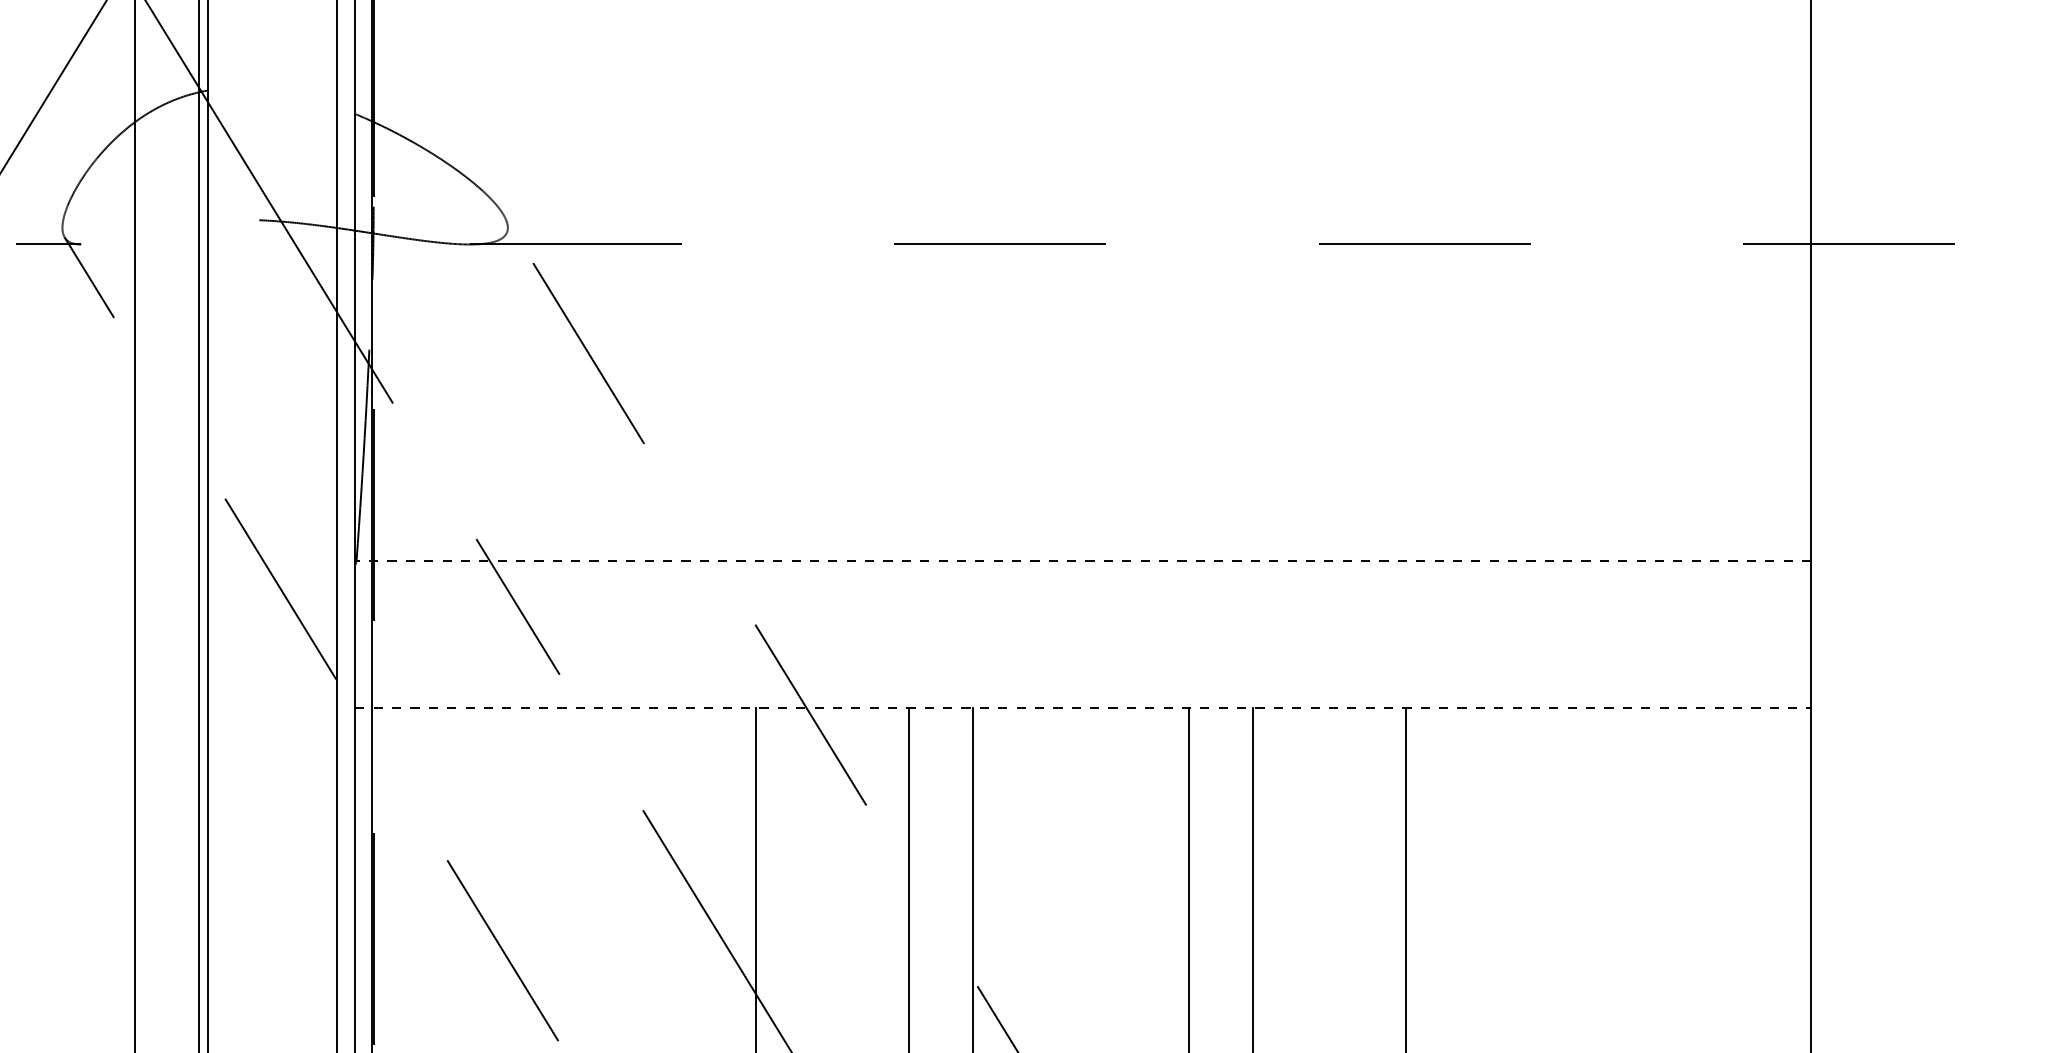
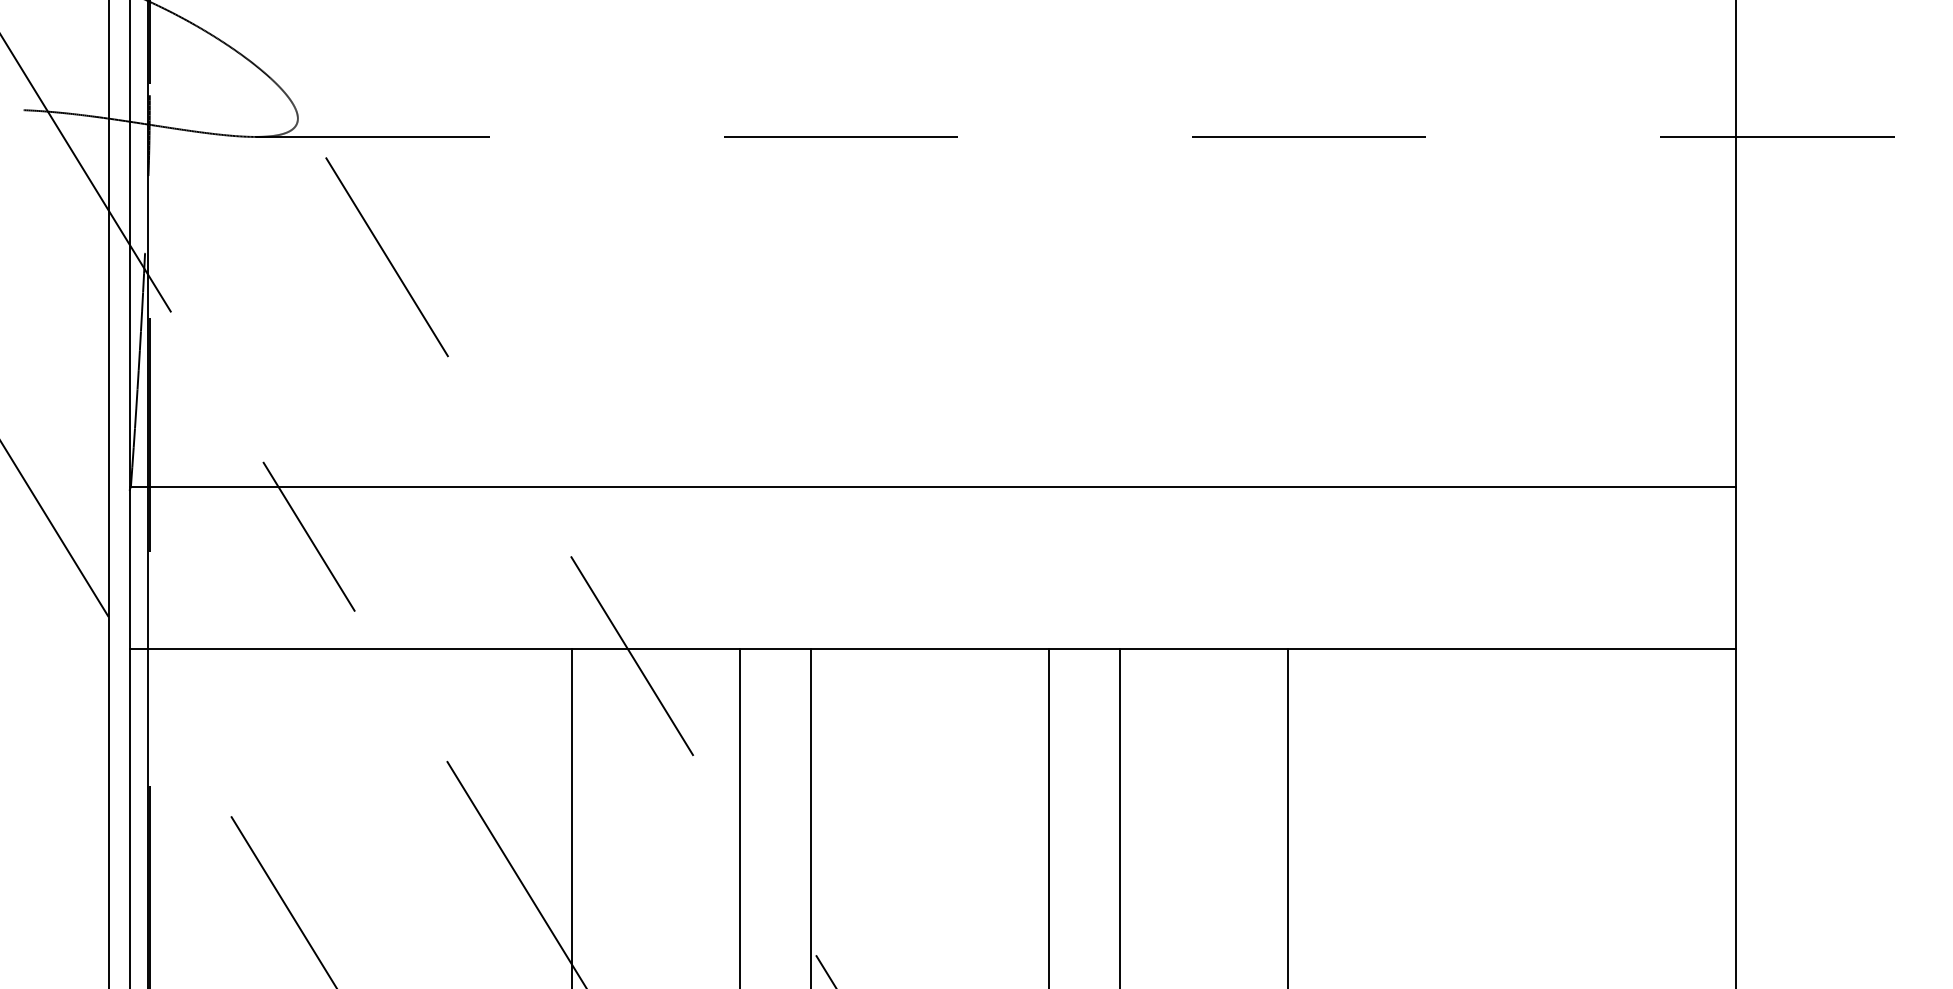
line: (1083, 561) -> (932, 486), dashed -> solid
line: (1083, 708) -> (932, 648), dashed -> solid

